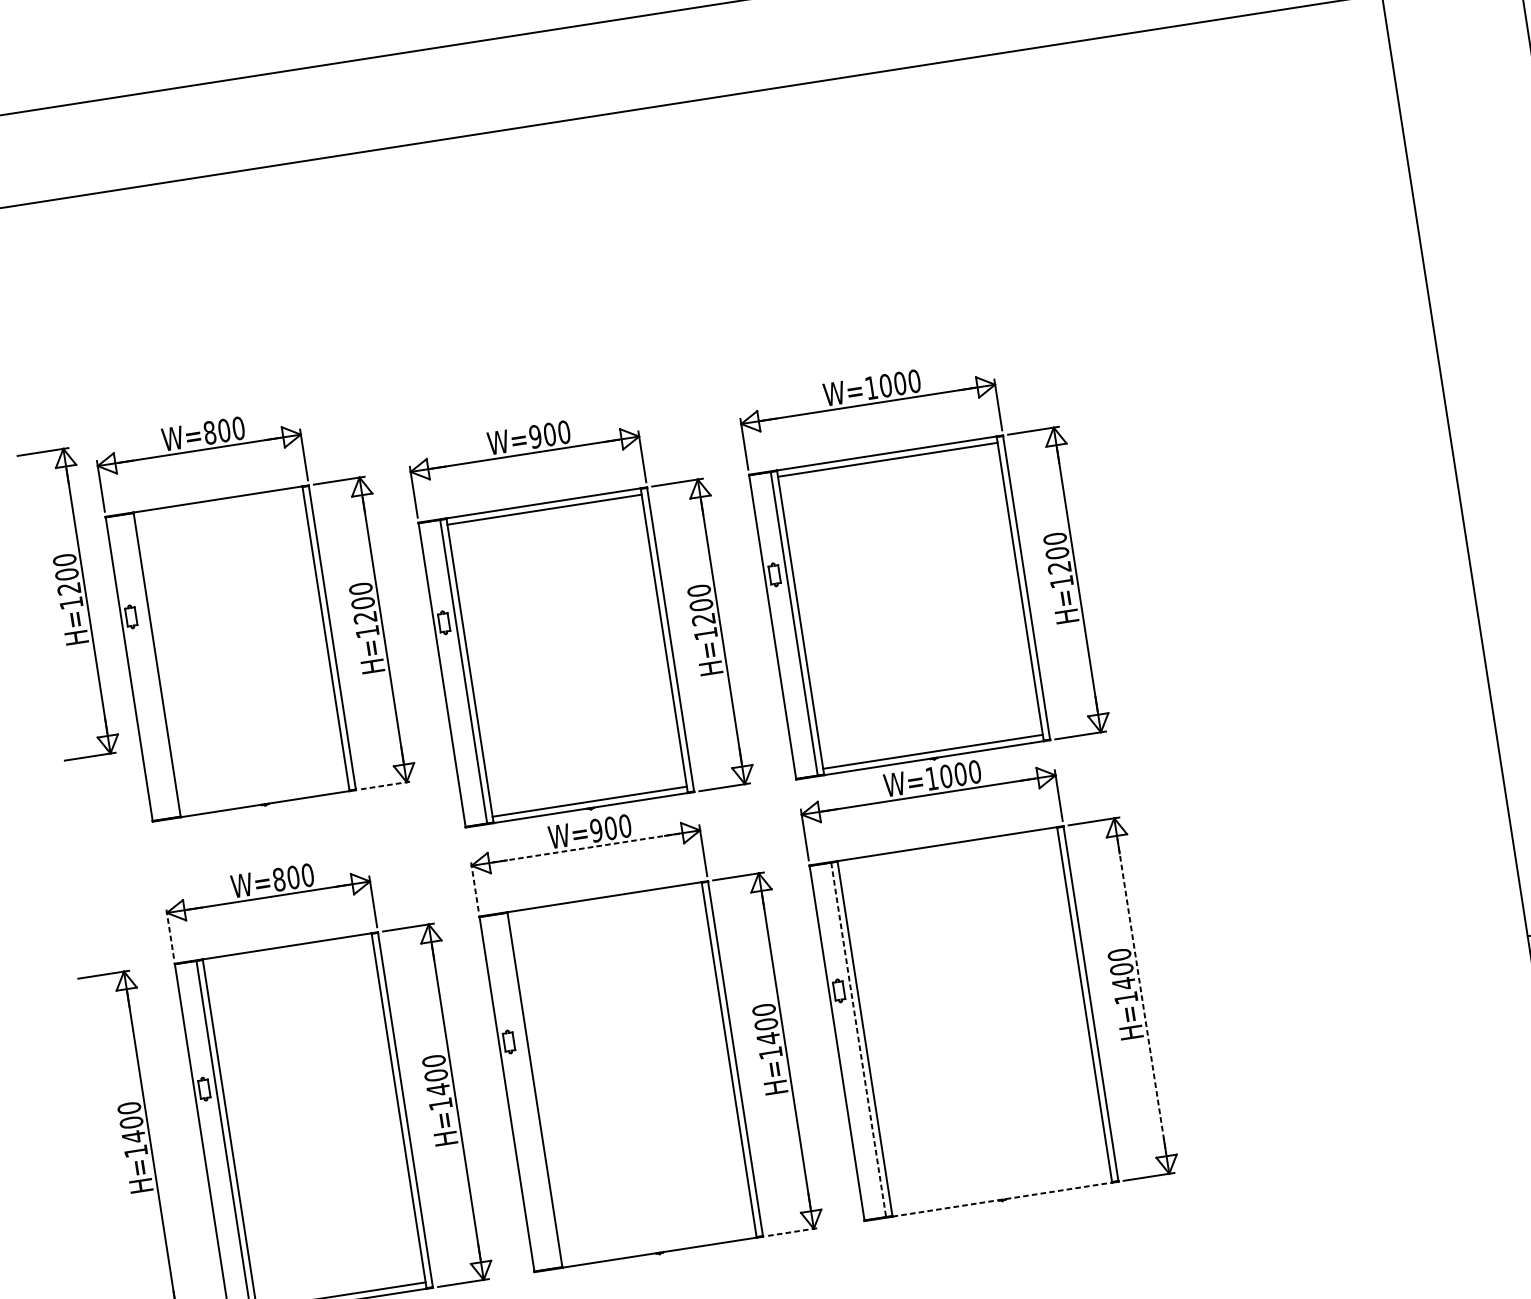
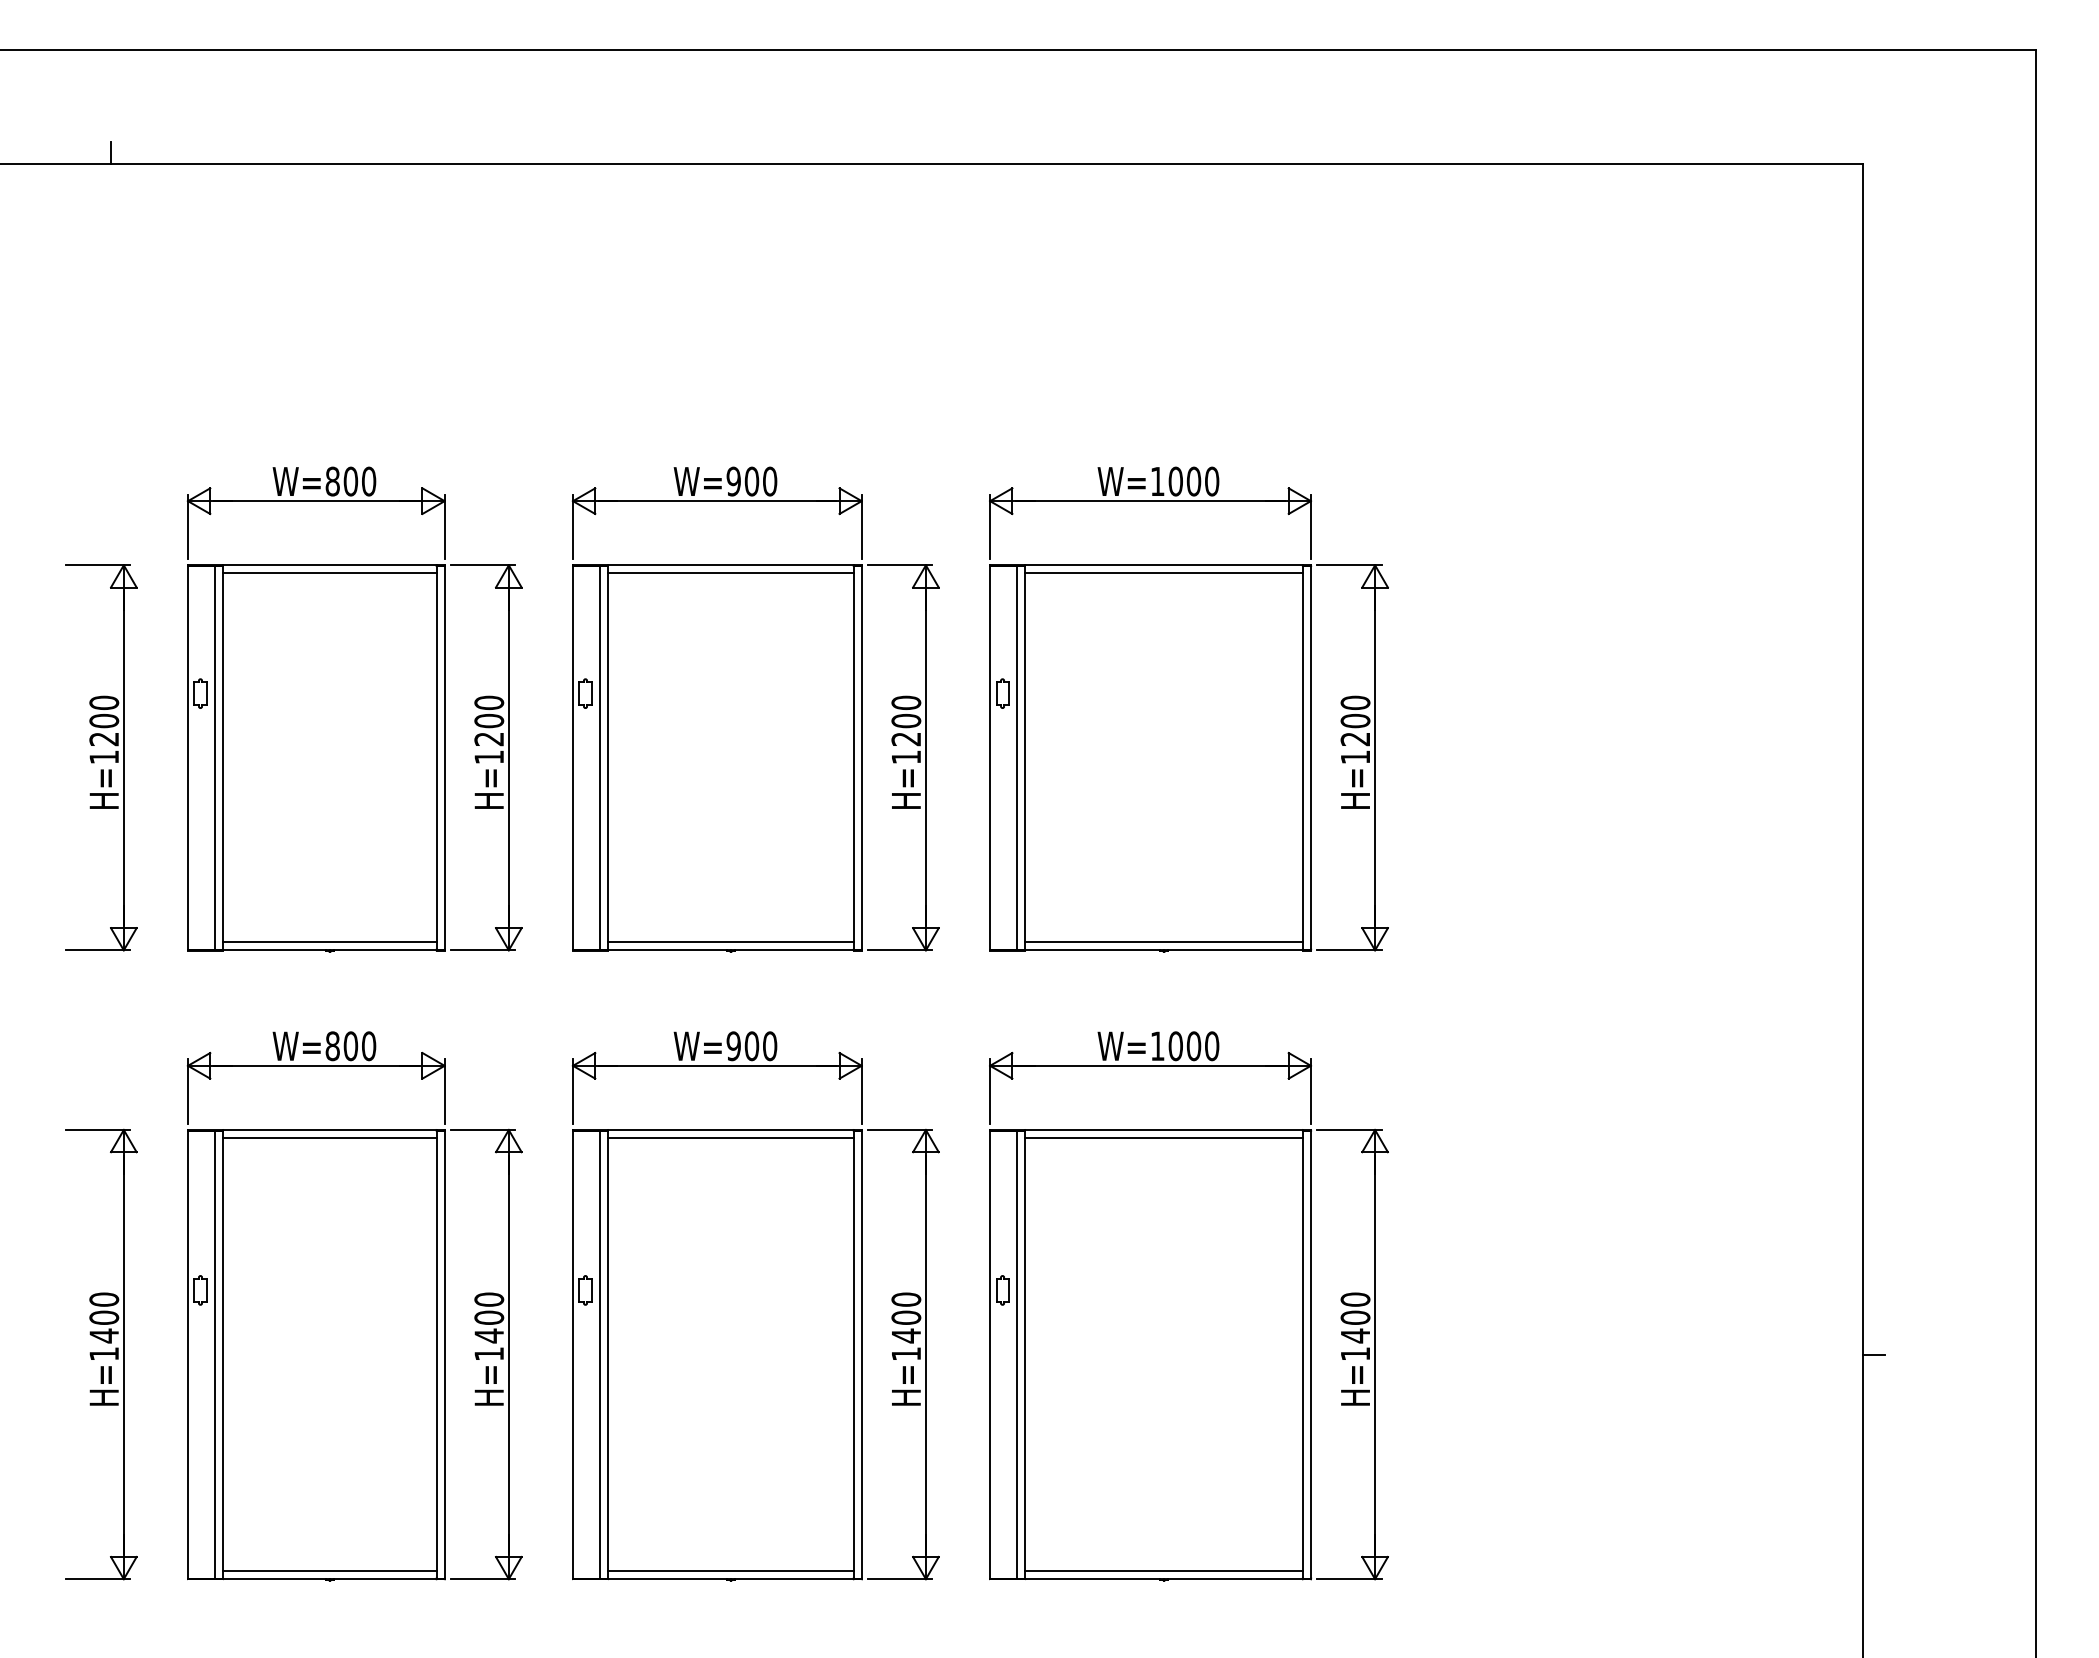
line: (218, 506) -> (329, 573), added
part: (923, 564) -> (1188, 709), moved
part: (69, 603) -> (101, 757), moved
part: (580, 614) -> (755, 709), moved
line: (150, 665) -> (215, 757), added
line: (386, 785) -> (483, 950), dashed -> solid
line: (263, 798) -> (329, 942), added
line: (585, 847) -> (717, 1065), dashed -> solid
line: (947, 850) -> (1163, 1138), added
line: (475, 886) -> (573, 1091), dashed -> solid
line: (605, 904) -> (730, 1138), added
line: (170, 933) -> (188, 1091), dashed -> solid
line: (287, 953) -> (329, 1138), added
line: (1142, 995) -> (1375, 1354), dashed -> solid
line: (858, 1039) -> (1017, 1354), dashed -> solid
line: (528, 1090) -> (600, 1354), added
line: (1000, 1193) -> (1163, 1571), added
line: (1002, 1199) -> (1164, 1579), dashed -> solid
line: (793, 1232) -> (900, 1579), dashed -> solid
line: (658, 1246) -> (730, 1571), added

